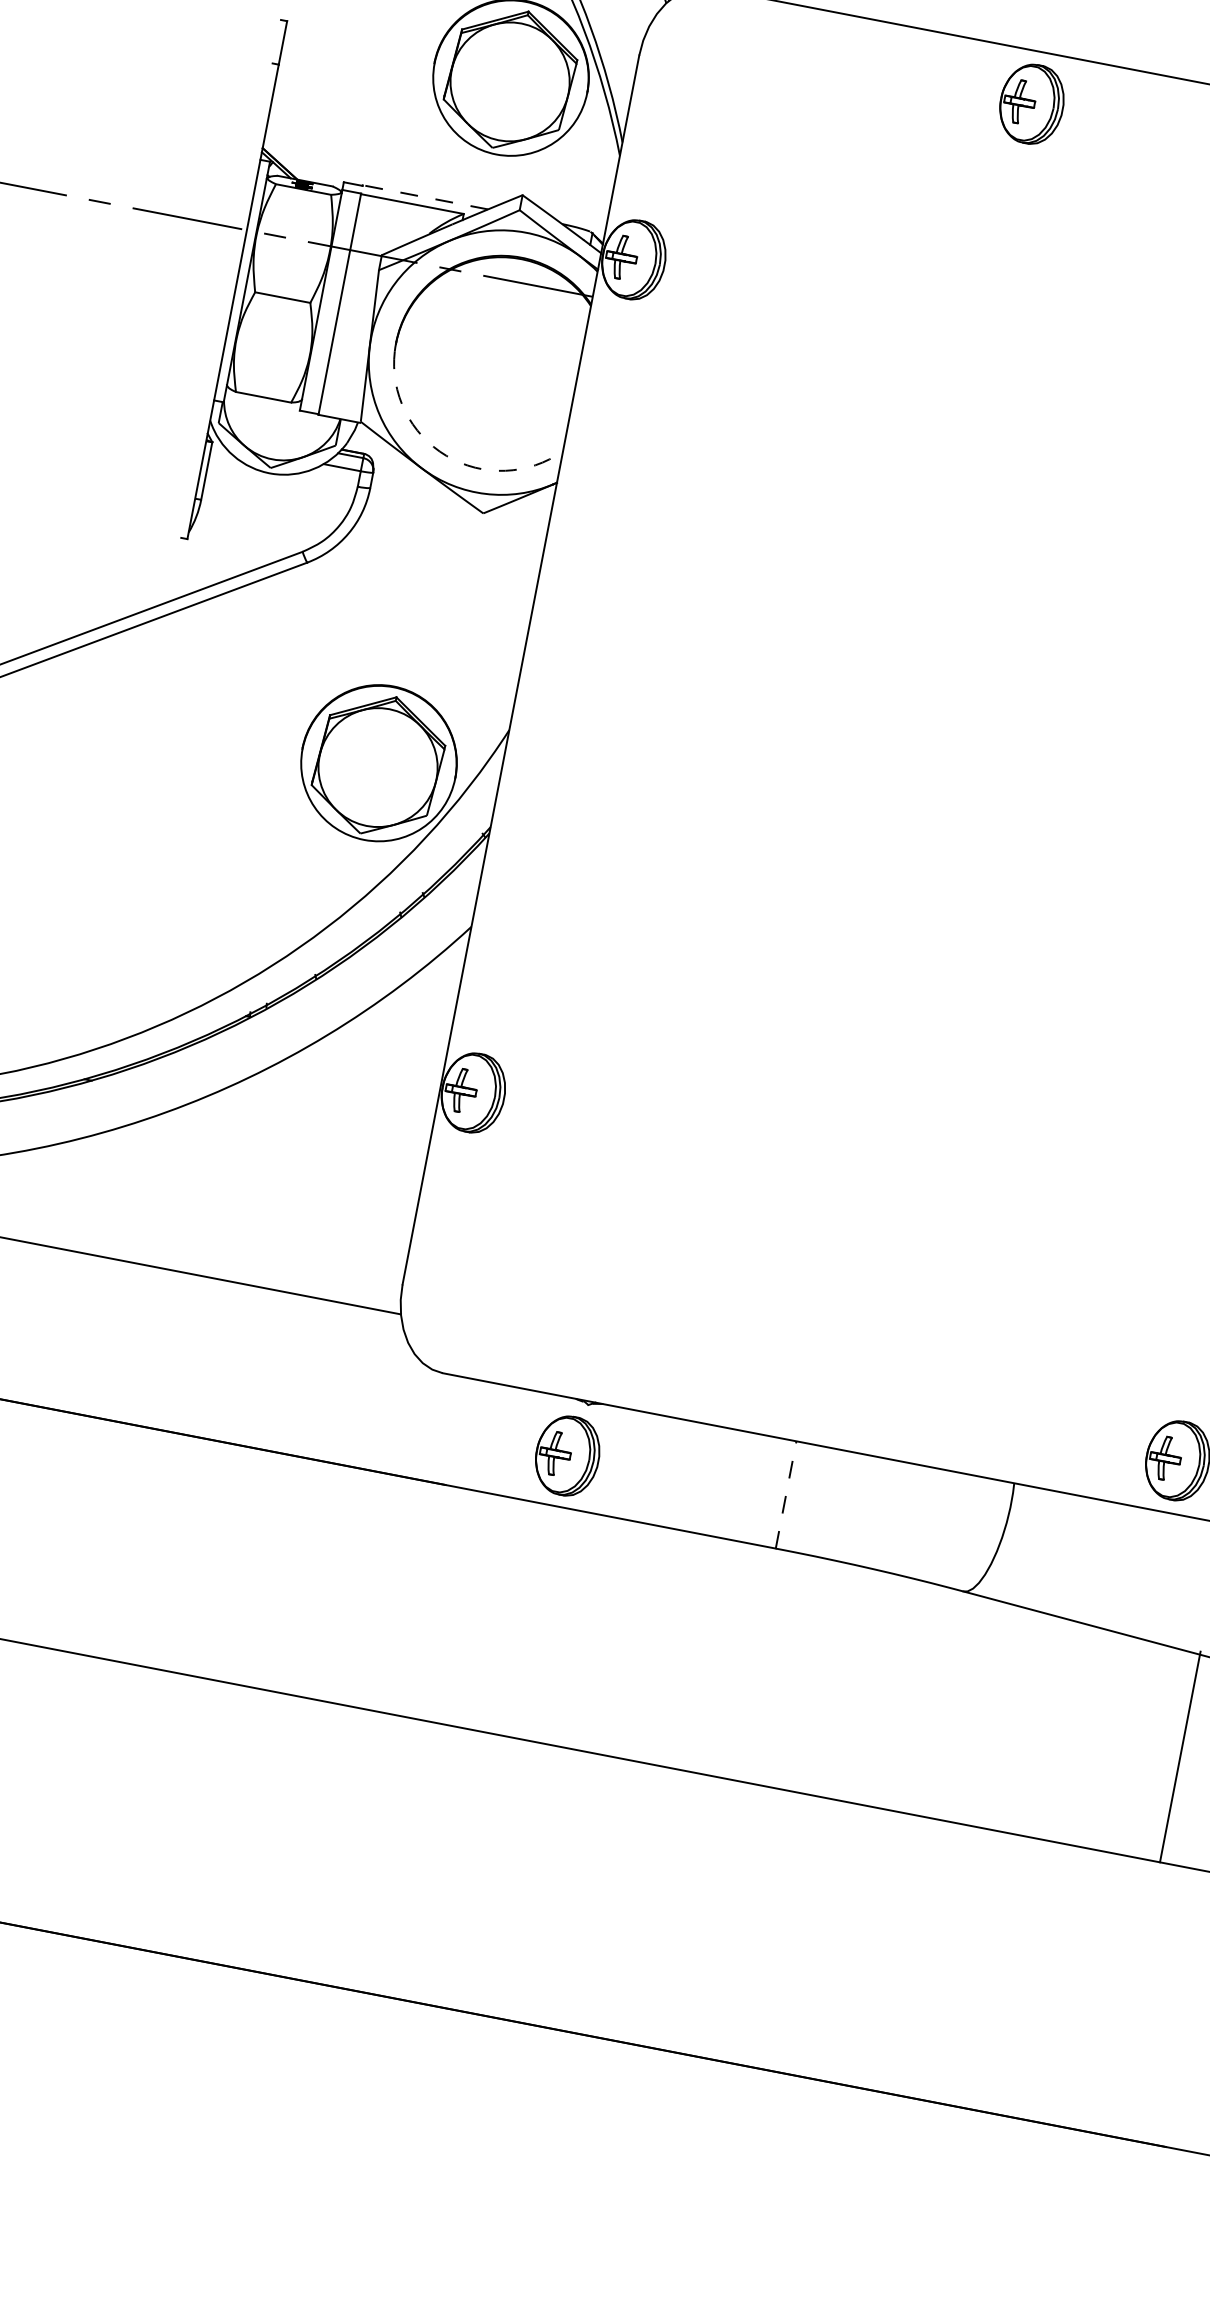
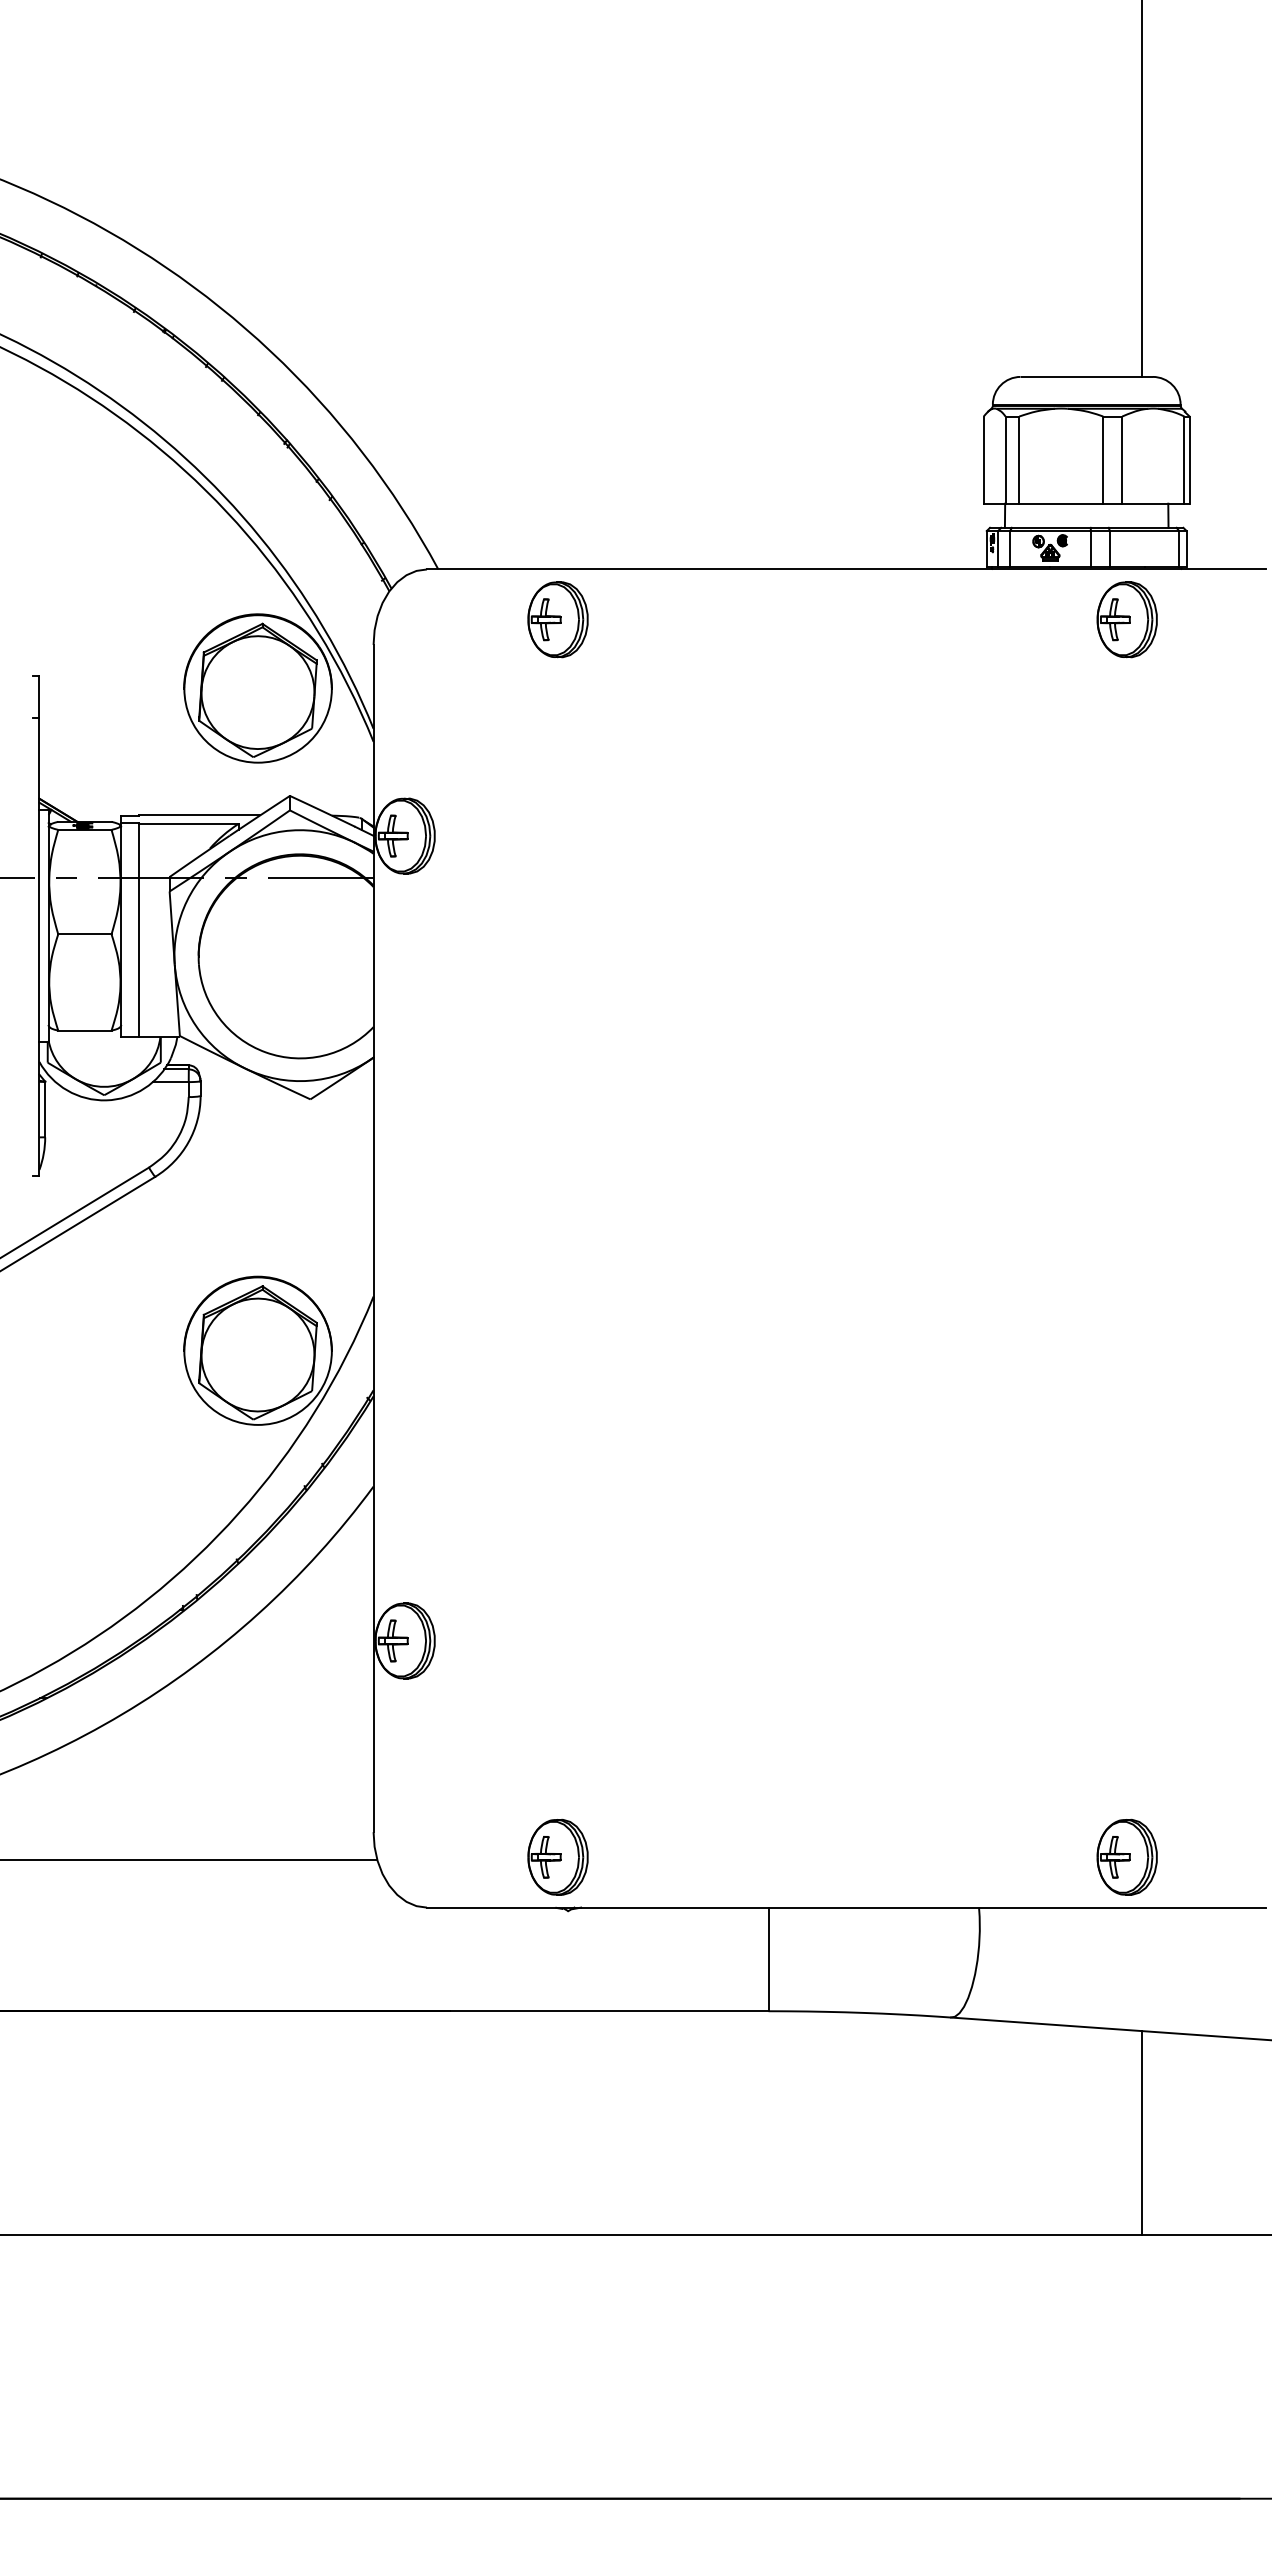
part: (1031, 103) -> (557, 619), moved
line: (425, 197) -> (199, 815), dashed -> solid
arc: (446, 455) -> (265, 1052), dashed -> solid
part: (567, 1455) -> (557, 1856), moved
line: (786, 1495) -> (768, 1959), dashed -> solid
line: (1180, 1756) -> (1141, 2132), moved

